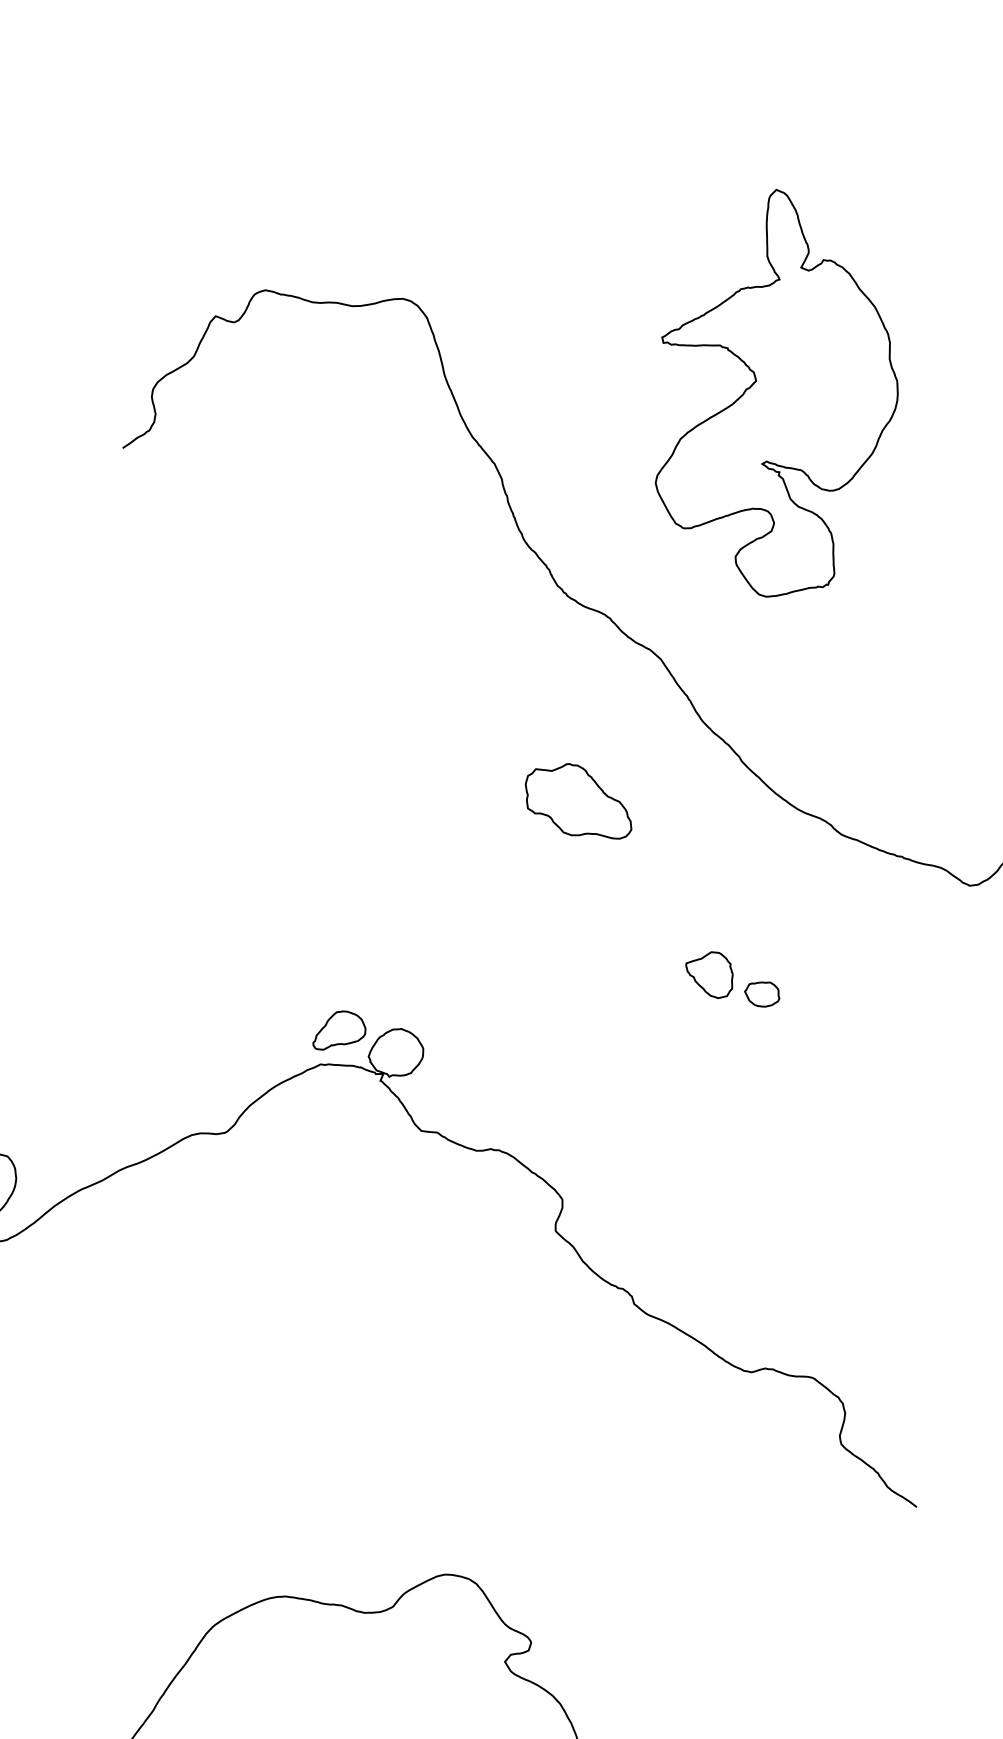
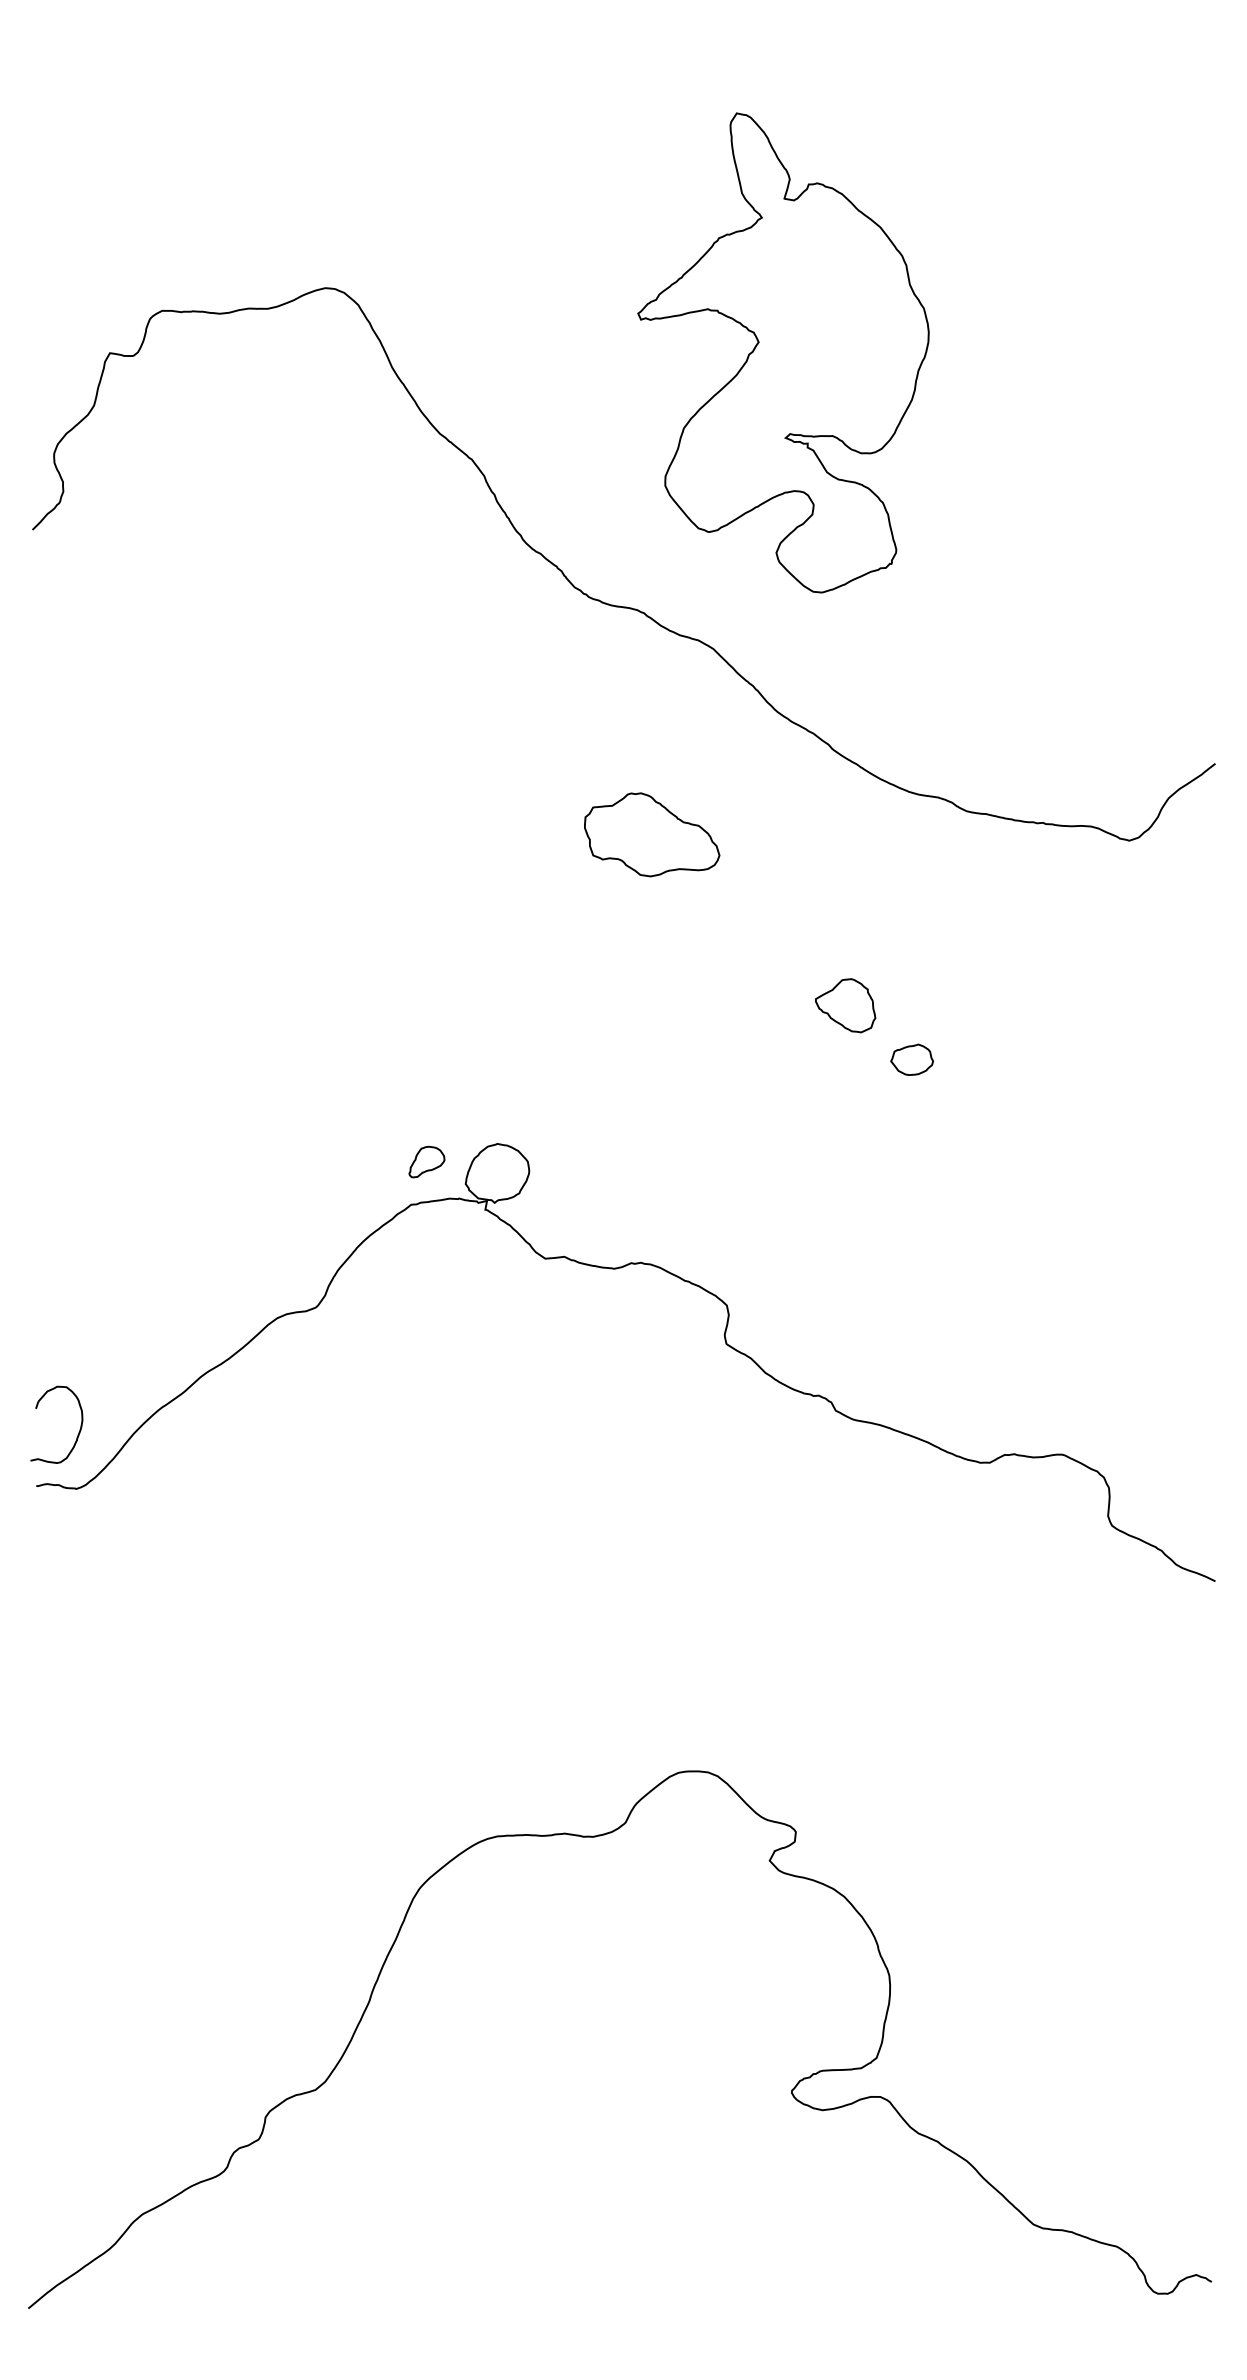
part: (774, 393) -> (783, 352), moved
part: (761, 993) -> (911, 1059), moved
part: (340, 1031) -> (426, 1161), size x0.6

